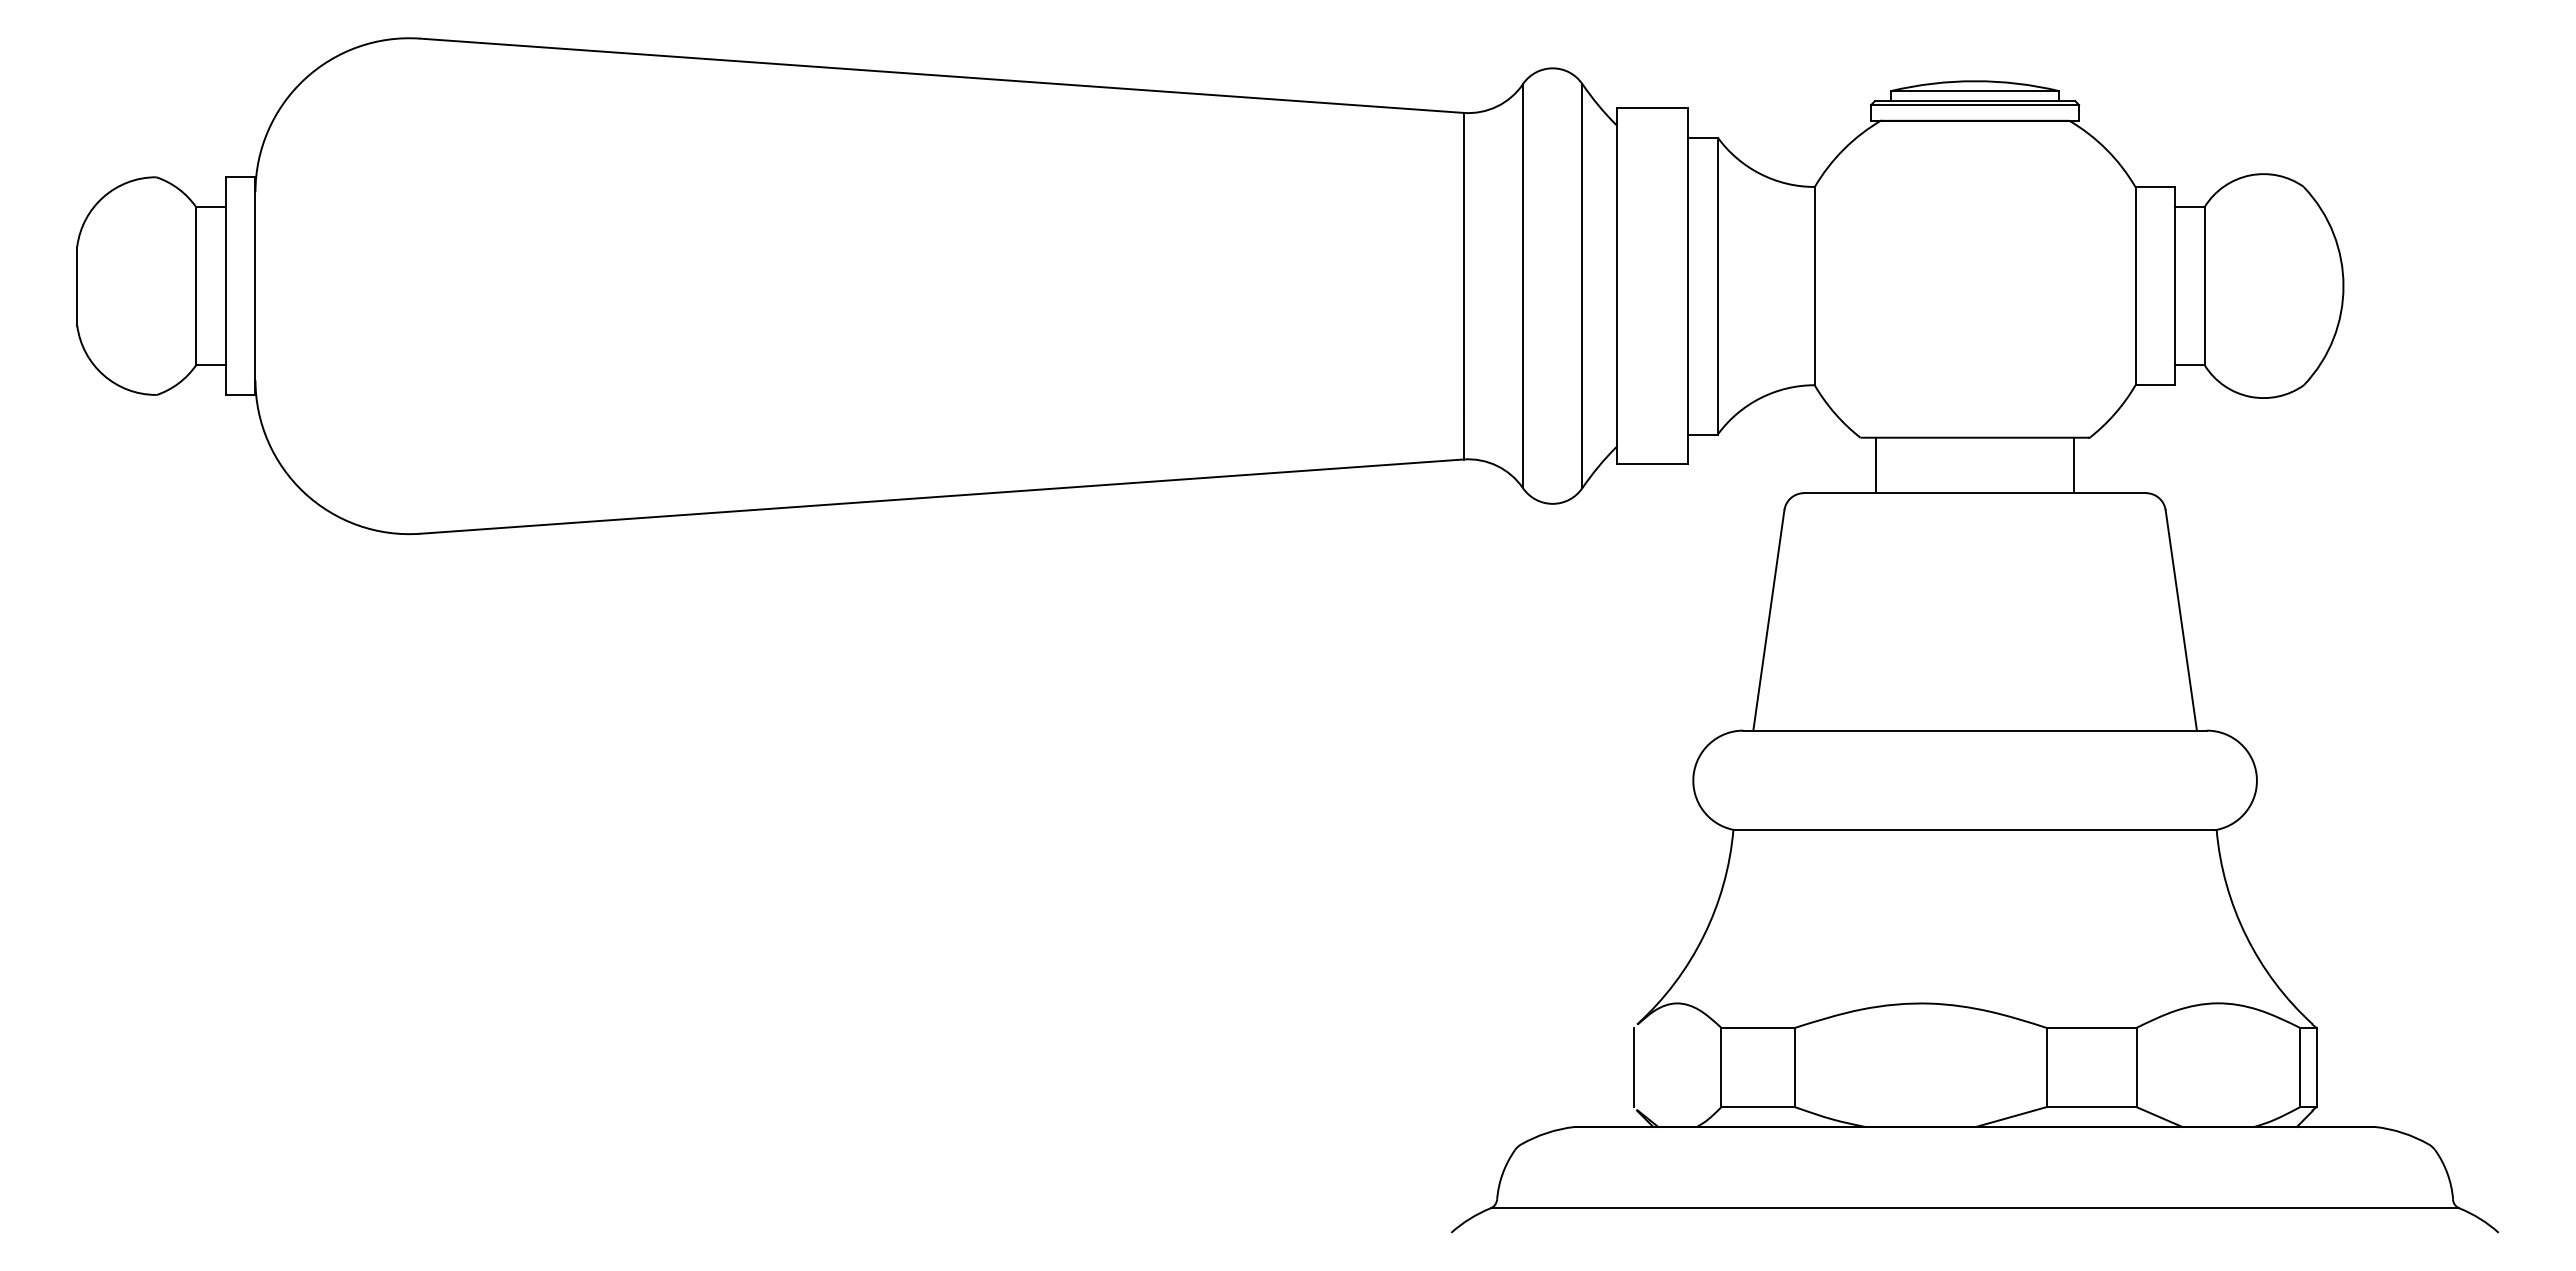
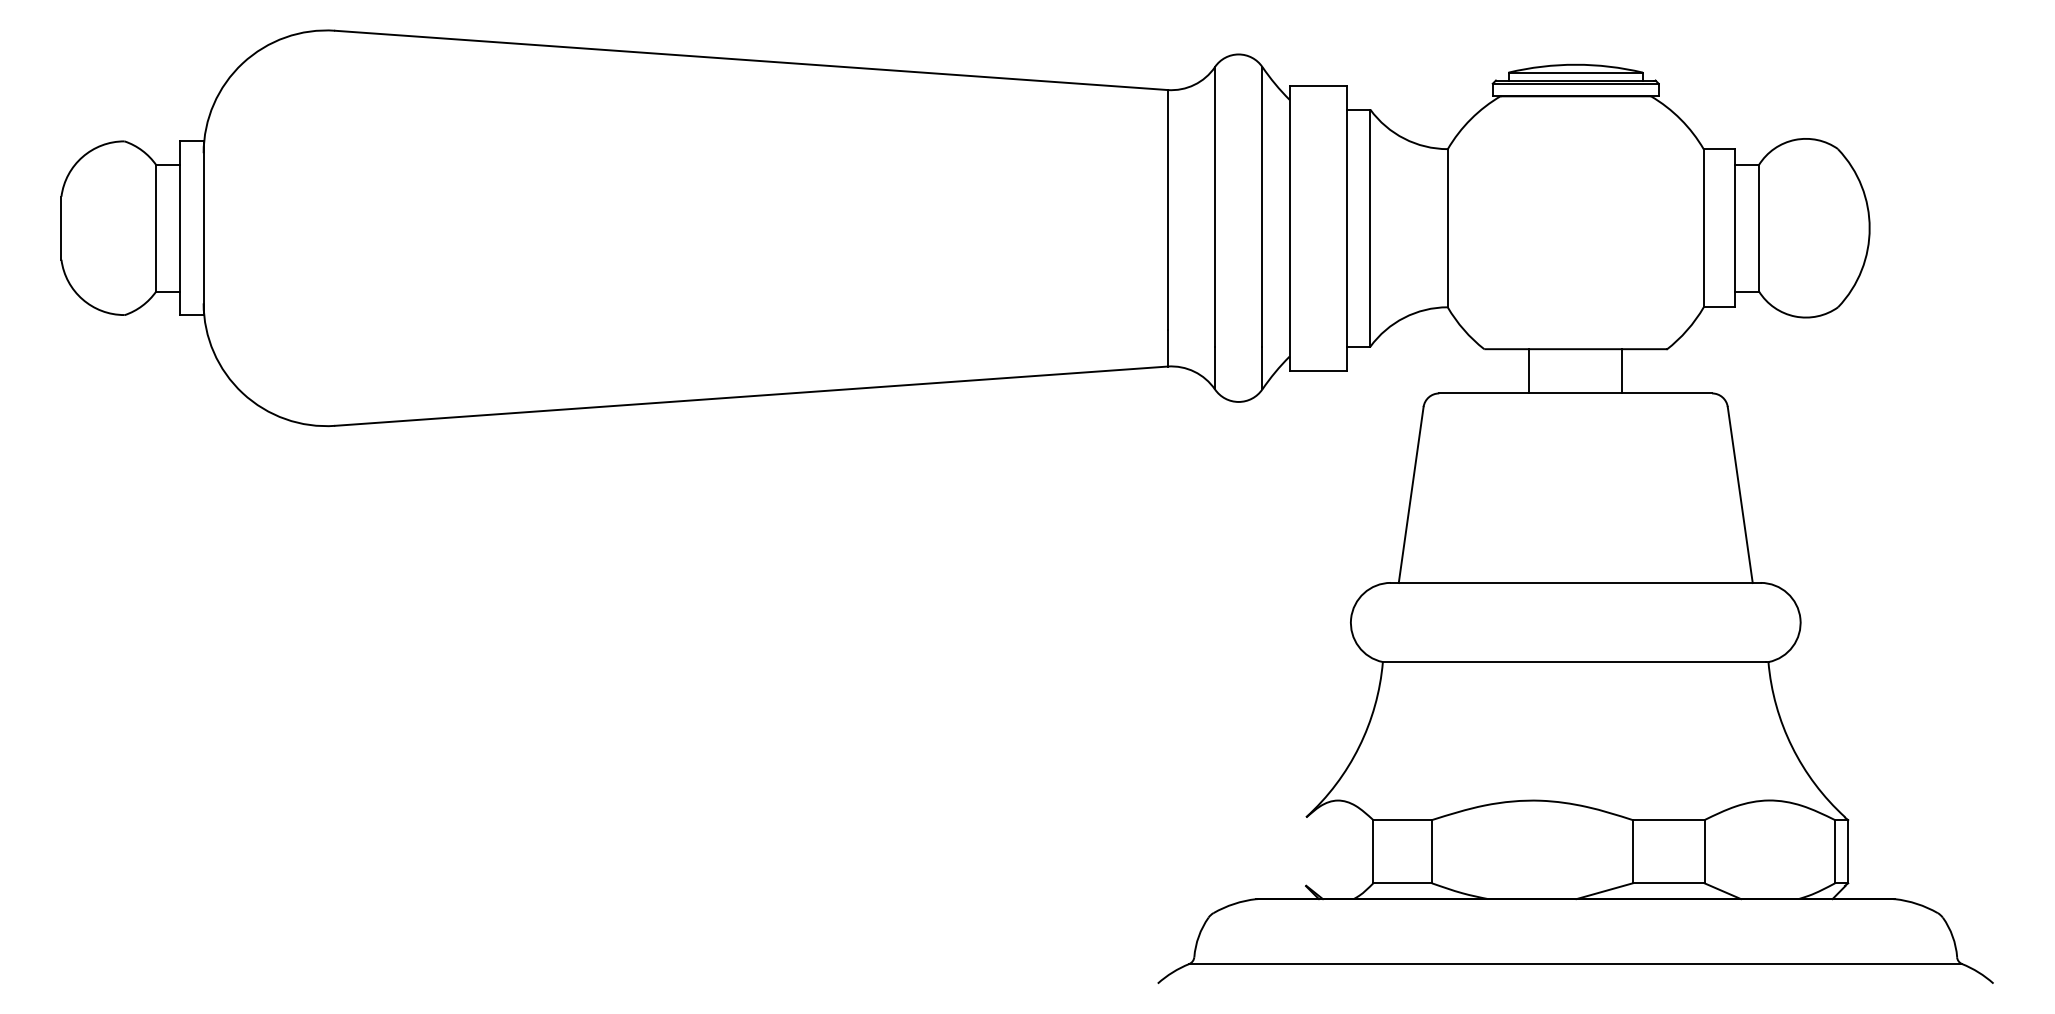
line: (1876, 465) -> (1528, 371), moved
line: (2074, 465) -> (1622, 371), moved
line: (1633, 1067) -> (1303, 851), removed

